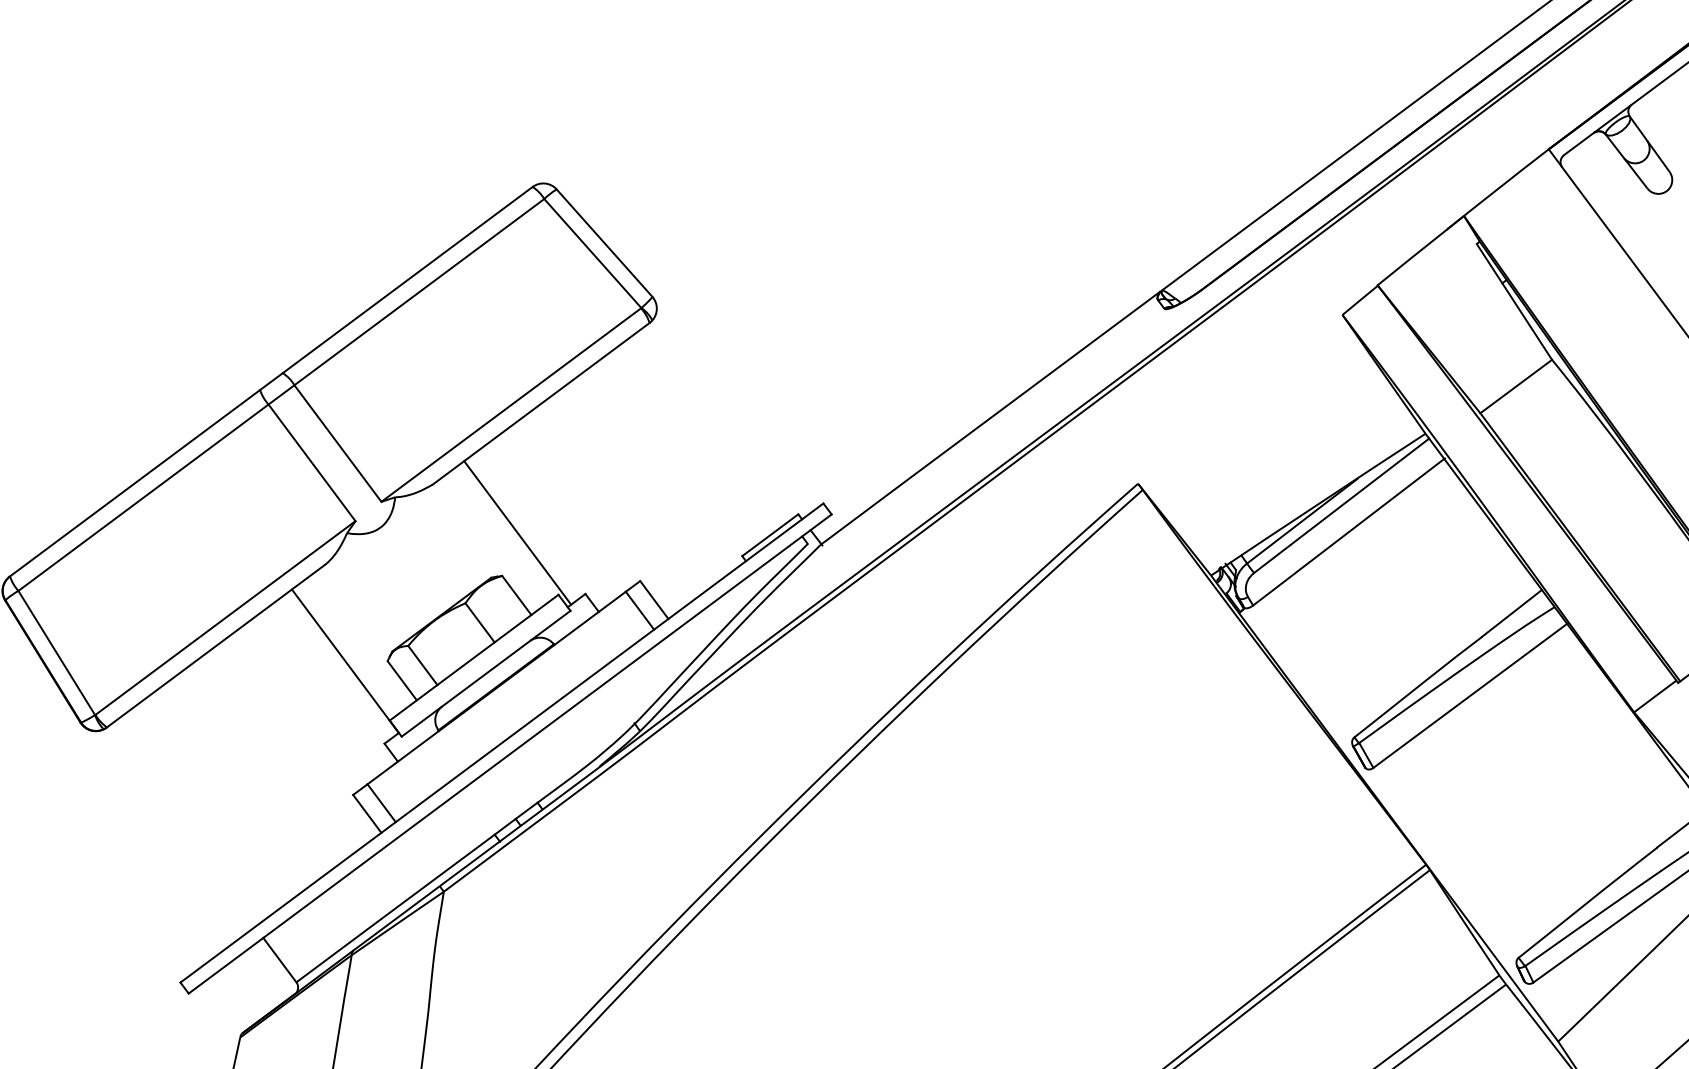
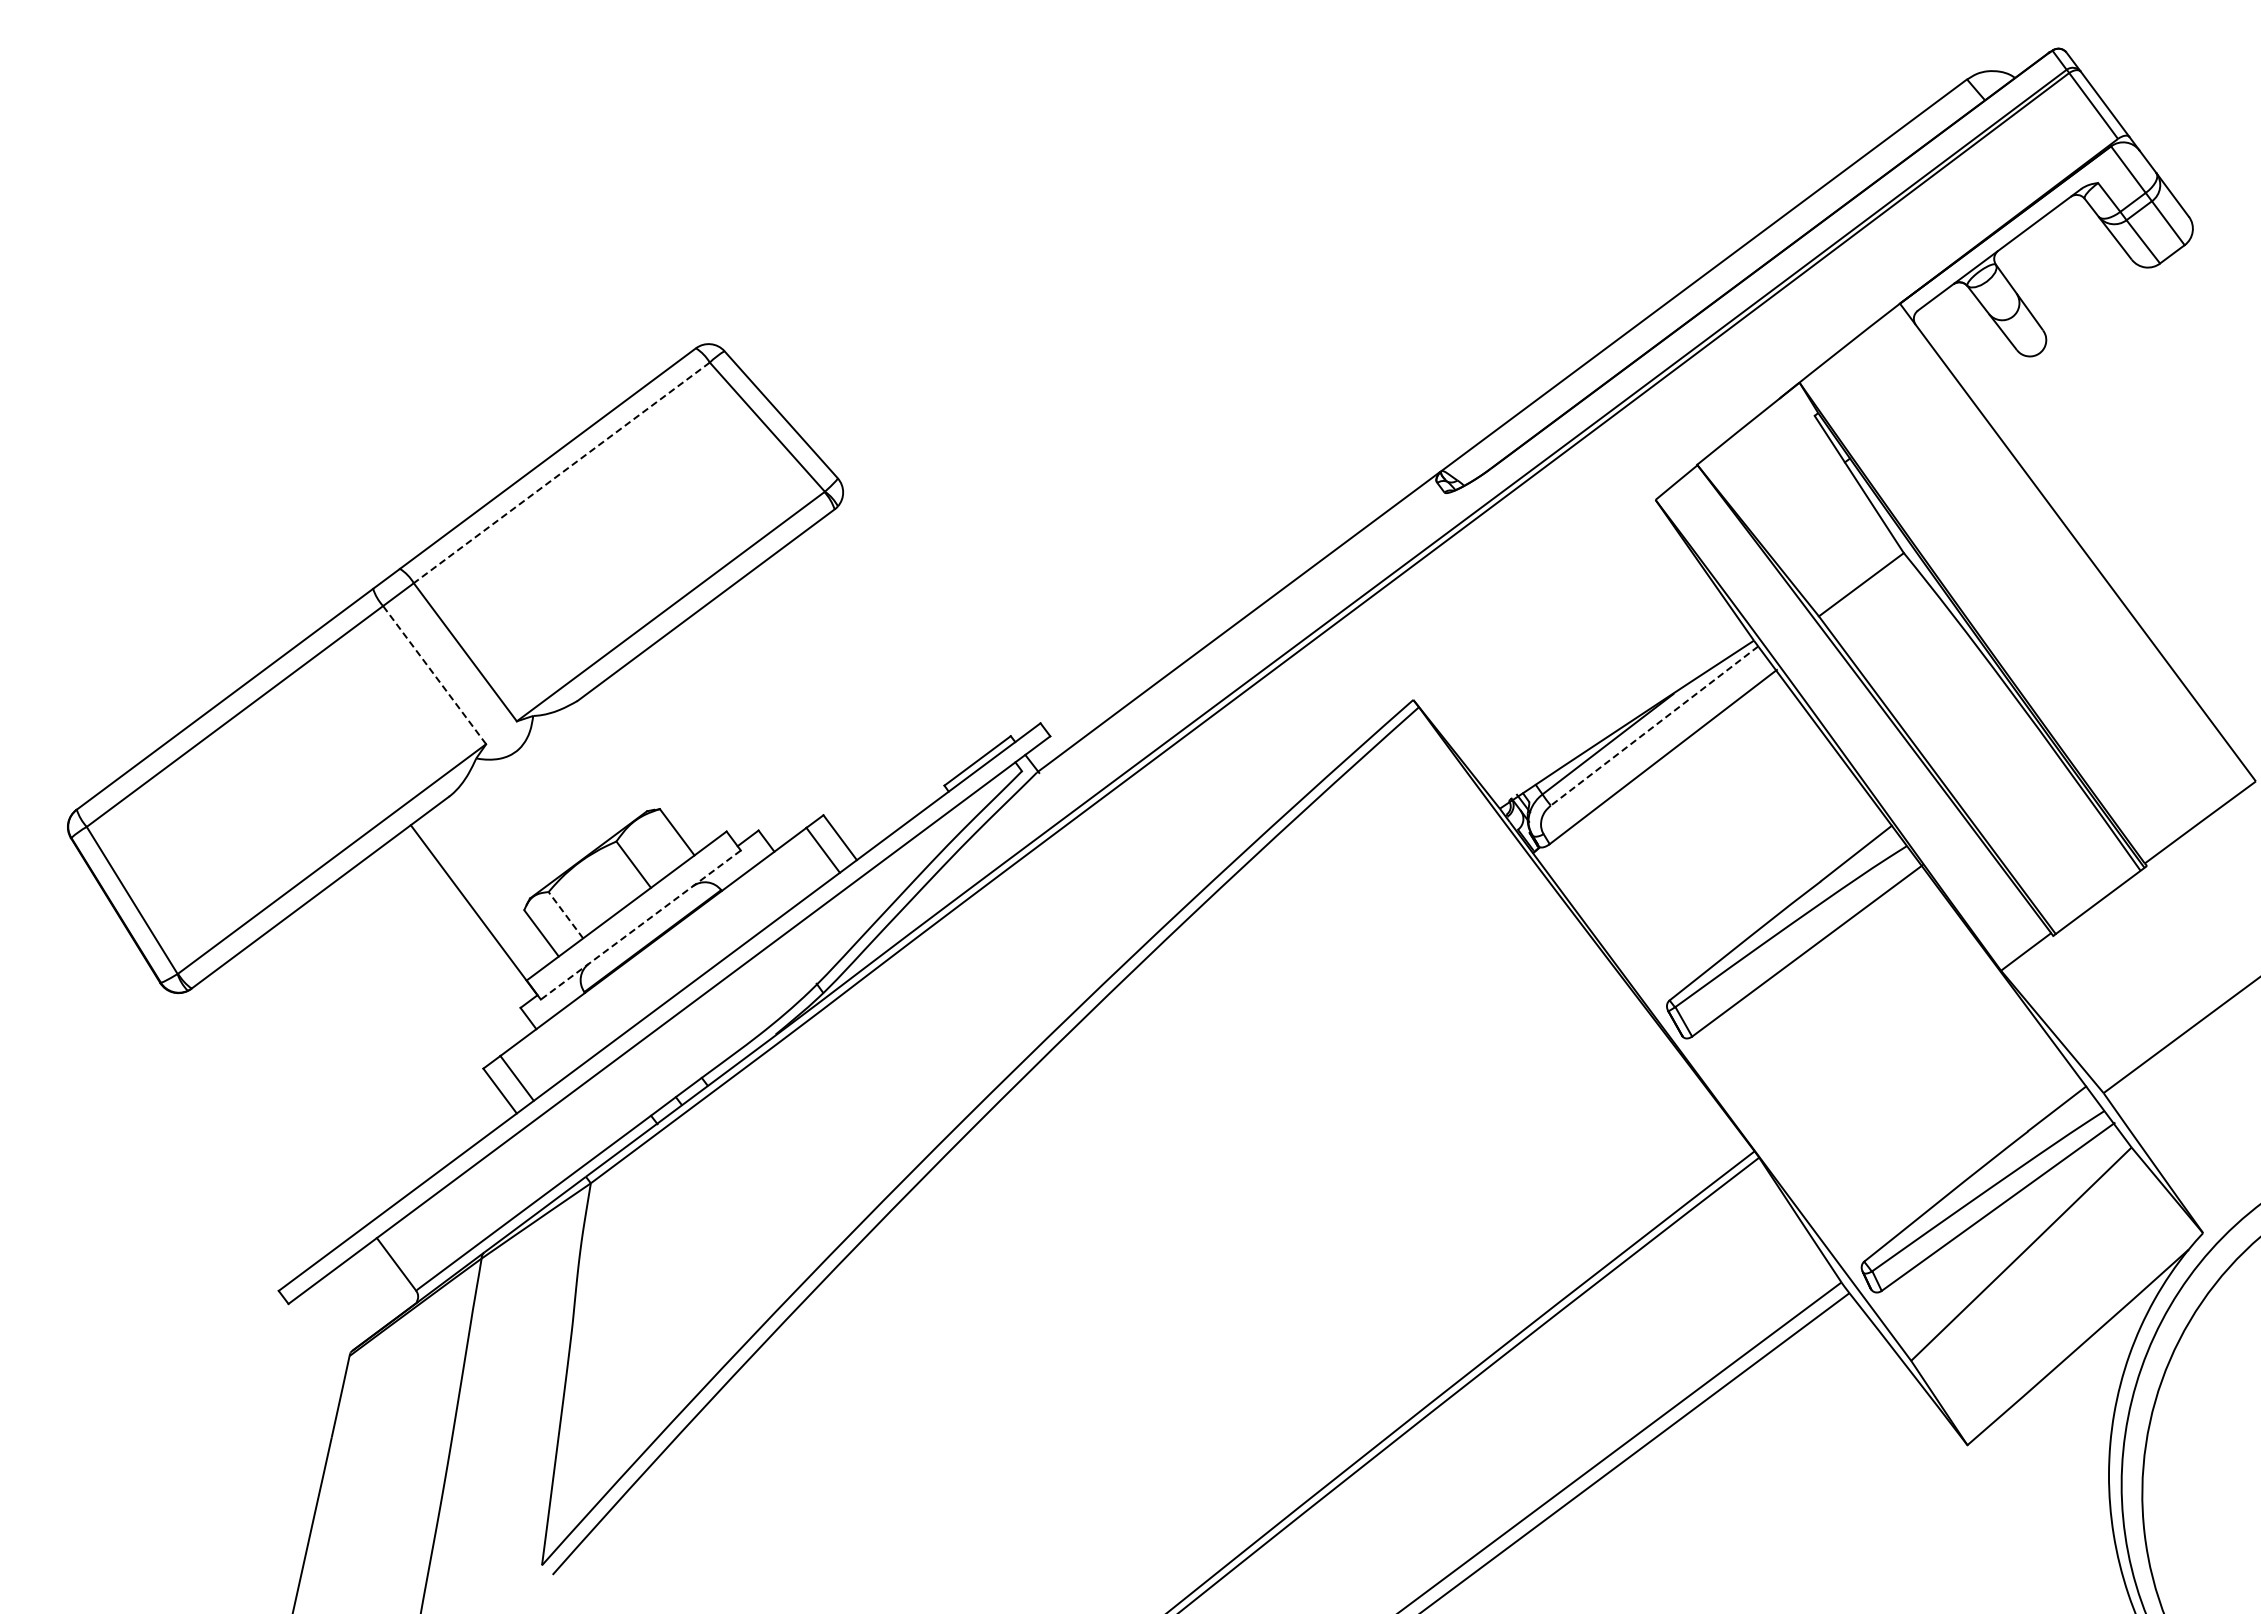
line: (419, 291) -> (561, 472), solid -> dashed
line: (311, 462) -> (434, 674), solid -> dashed
line: (1341, 506) -> (1654, 726), solid -> dashed
line: (517, 533) -> (677, 758), removed
line: (422, 665) -> (565, 915), solid -> dashed
line: (485, 674) -> (640, 925), solid -> dashed

